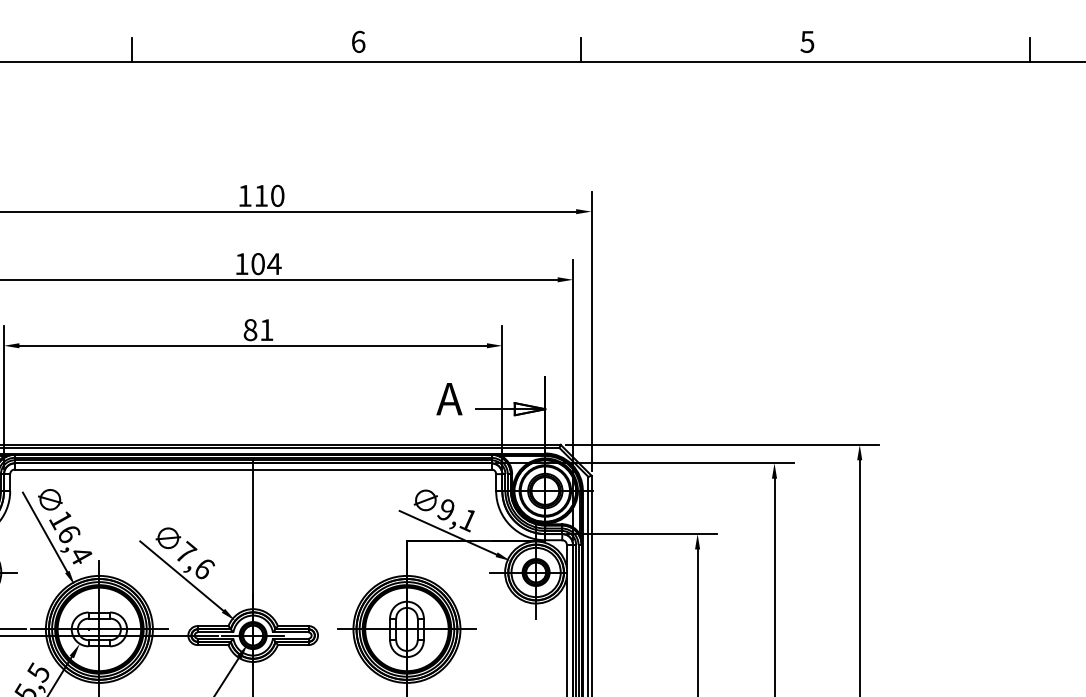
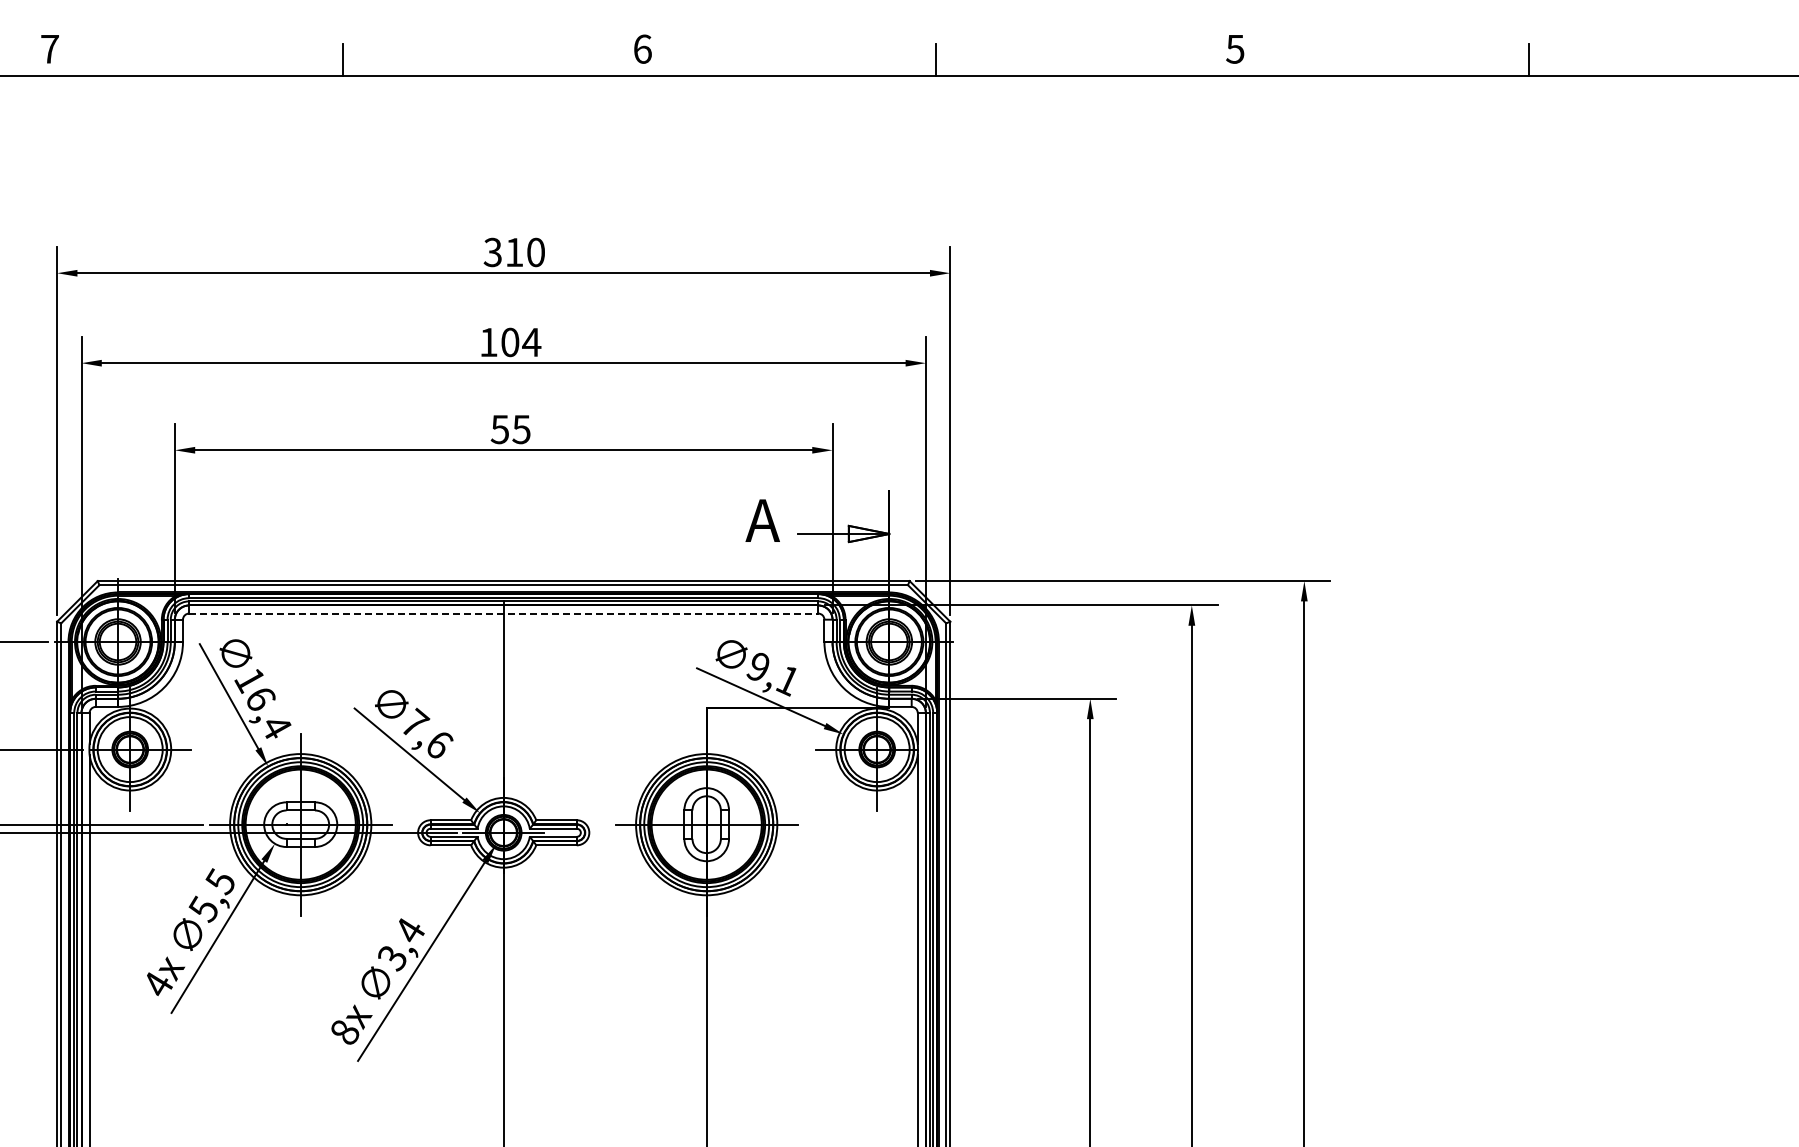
text: (244, 195) -> (492, 252), 110 -> 310
text: (258, 330) -> (510, 429), 81 -> 55
line: (253, 469) -> (503, 613), solid -> dashed

